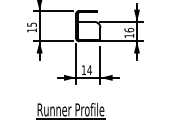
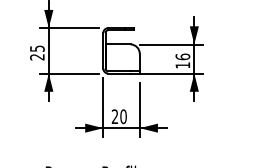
text: (31, 30) -> (36, 57), 15 -> 25
text: (86, 70) -> (118, 117), 14 -> 20

